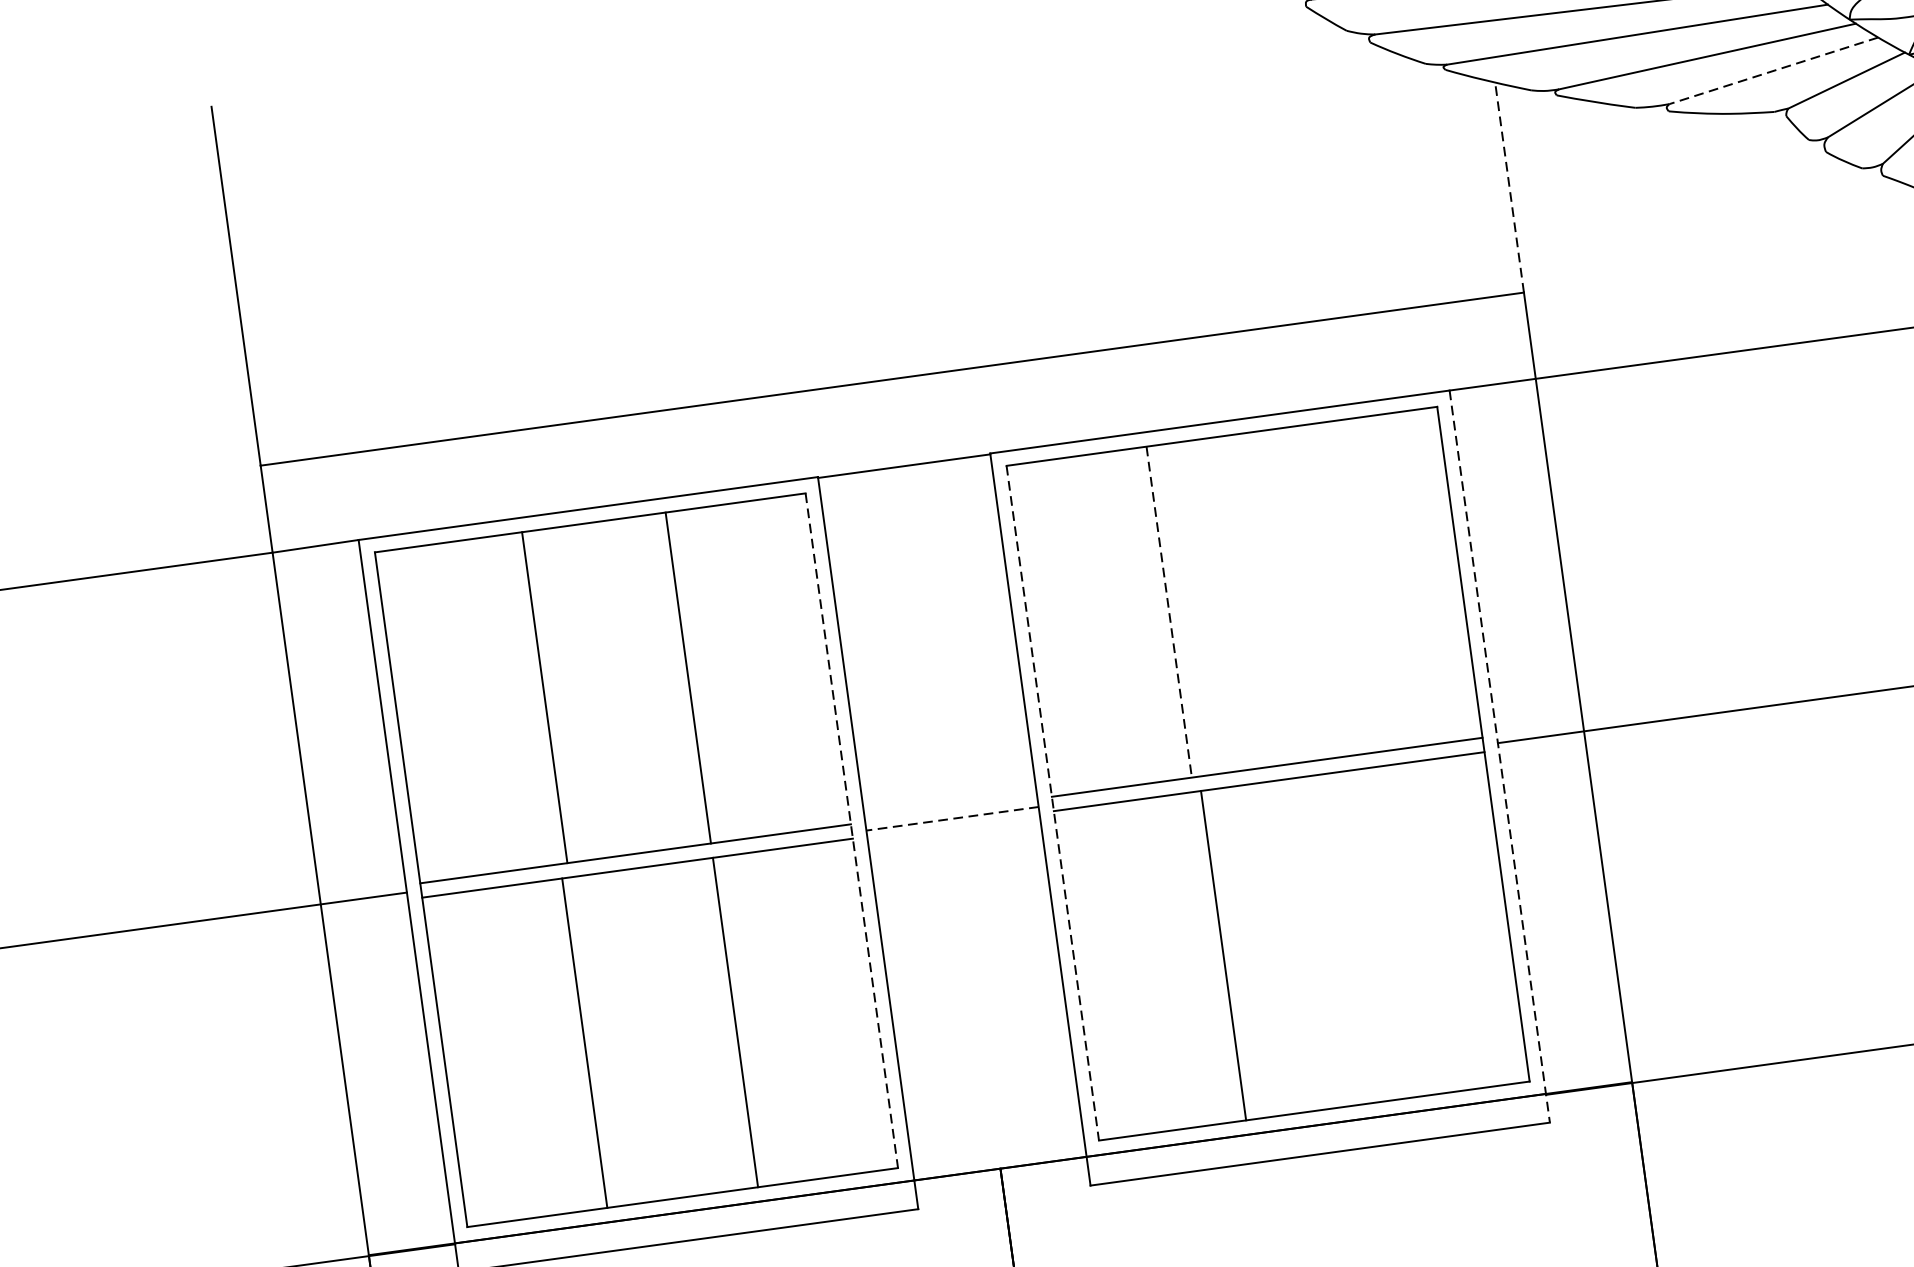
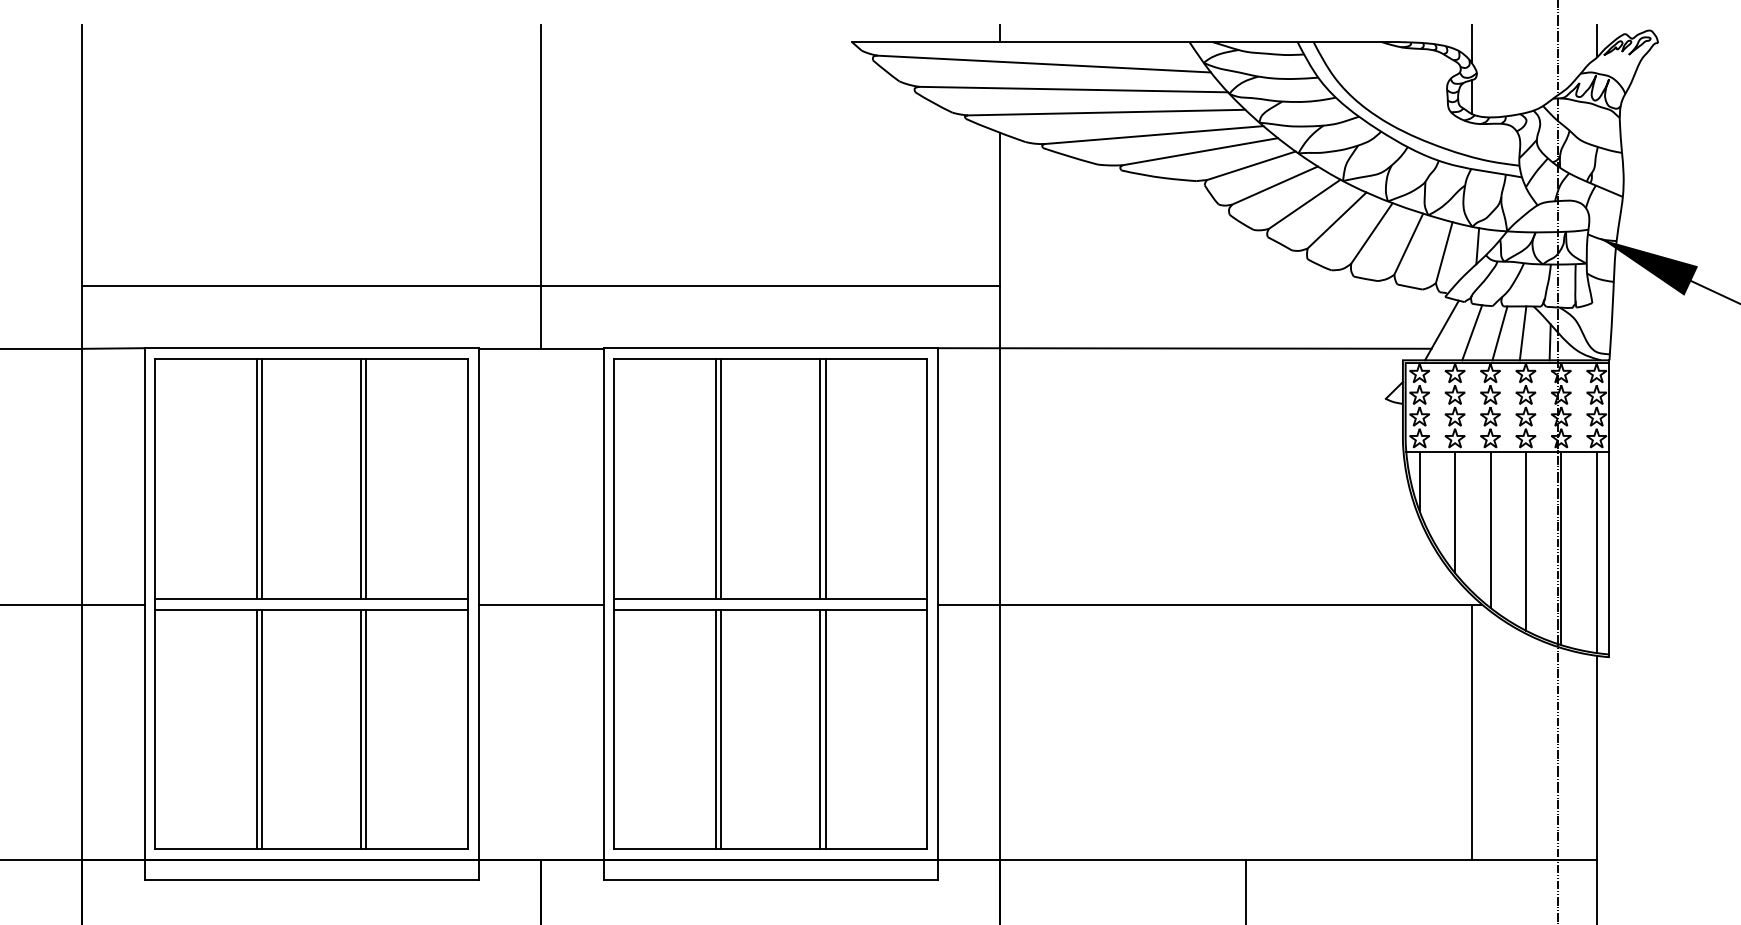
line: (1774, 70) -> (1200, 151), dashed -> solid
line: (1509, 186) -> (1000, 208), dashed -> solid
line: (874, 242) -> (541, 186), added
line: (1319, 590) -> (825, 478), added
line: (1312, 591) -> (820, 478), added
line: (1176, 610) -> (721, 478), added
line: (1168, 613) -> (715, 479), dashed -> solid
line: (681, 678) -> (361, 478), added
line: (537, 698) -> (256, 478), added
line: (1499, 756) -> (937, 614), dashed -> solid
line: (1053, 804) -> (614, 604), dashed -> solid
line: (953, 819) -> (541, 605), dashed -> solid
line: (852, 831) -> (468, 604), dashed -> solid
line: (1367, 936) -> (825, 729), added
line: (1360, 937) -> (820, 729), added
line: (1215, 956) -> (715, 729), added
line: (728, 1023) -> (361, 729), added
line: (592, 1042) -> (262, 729), added

